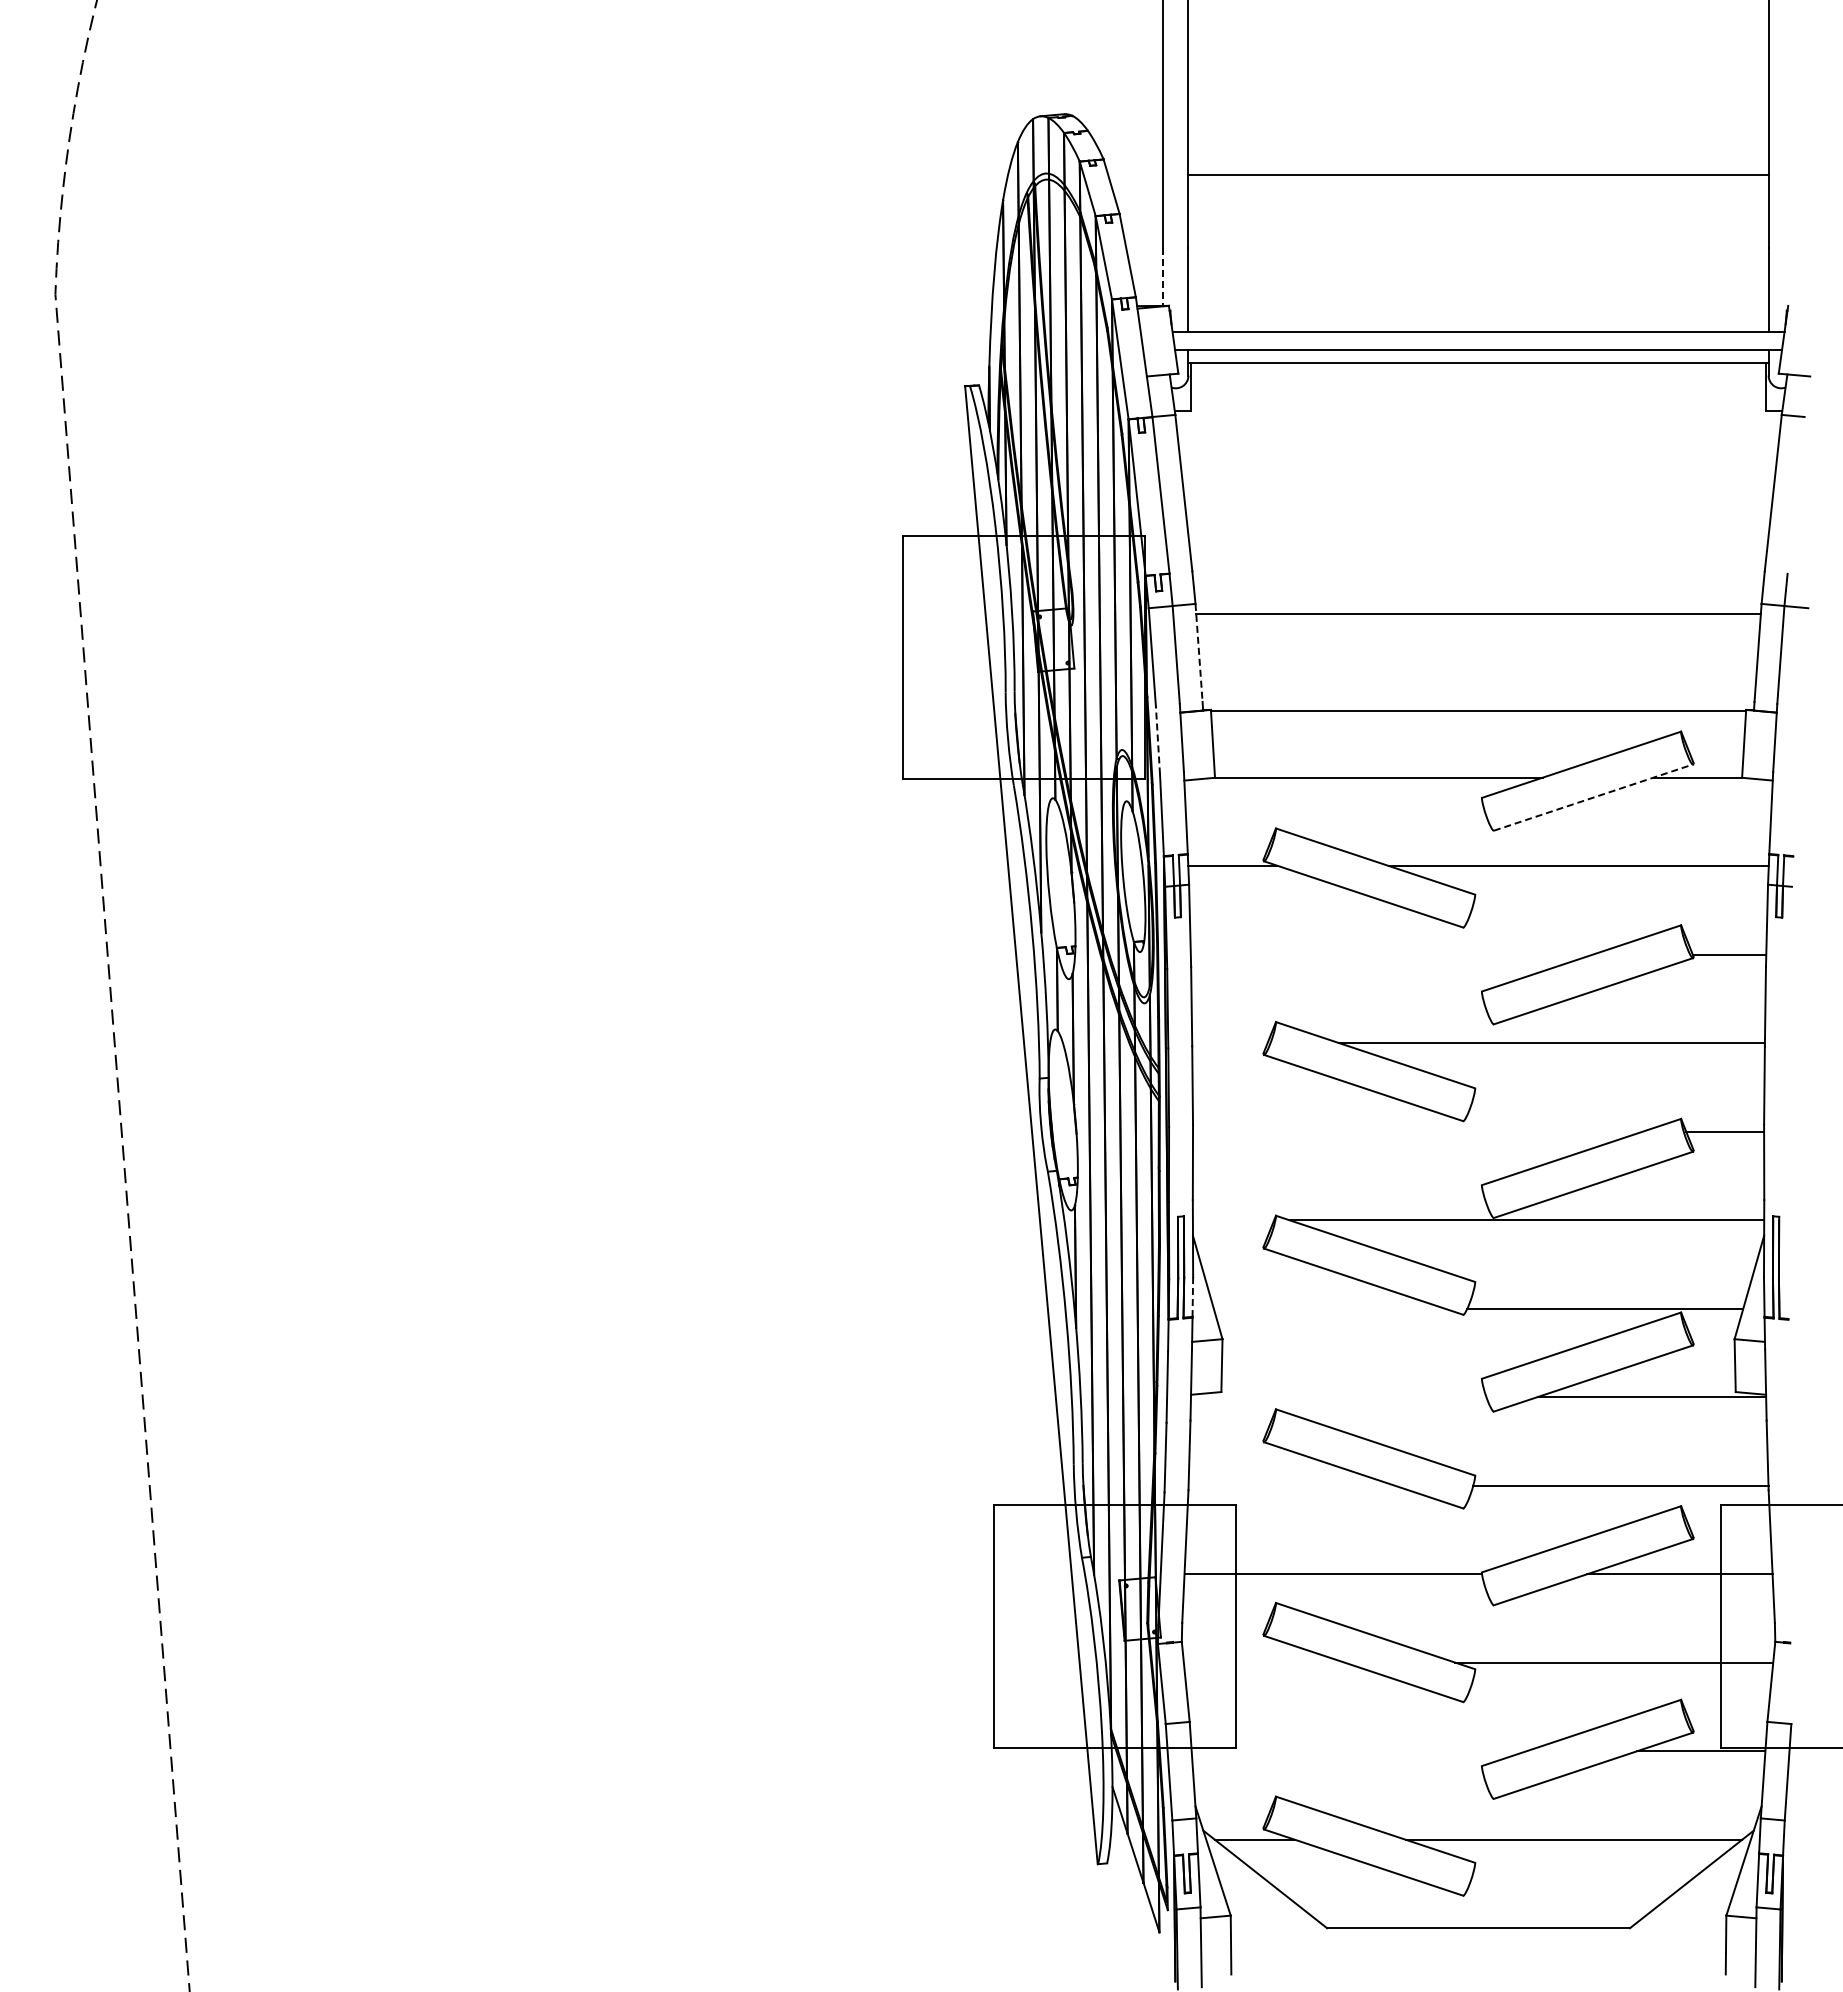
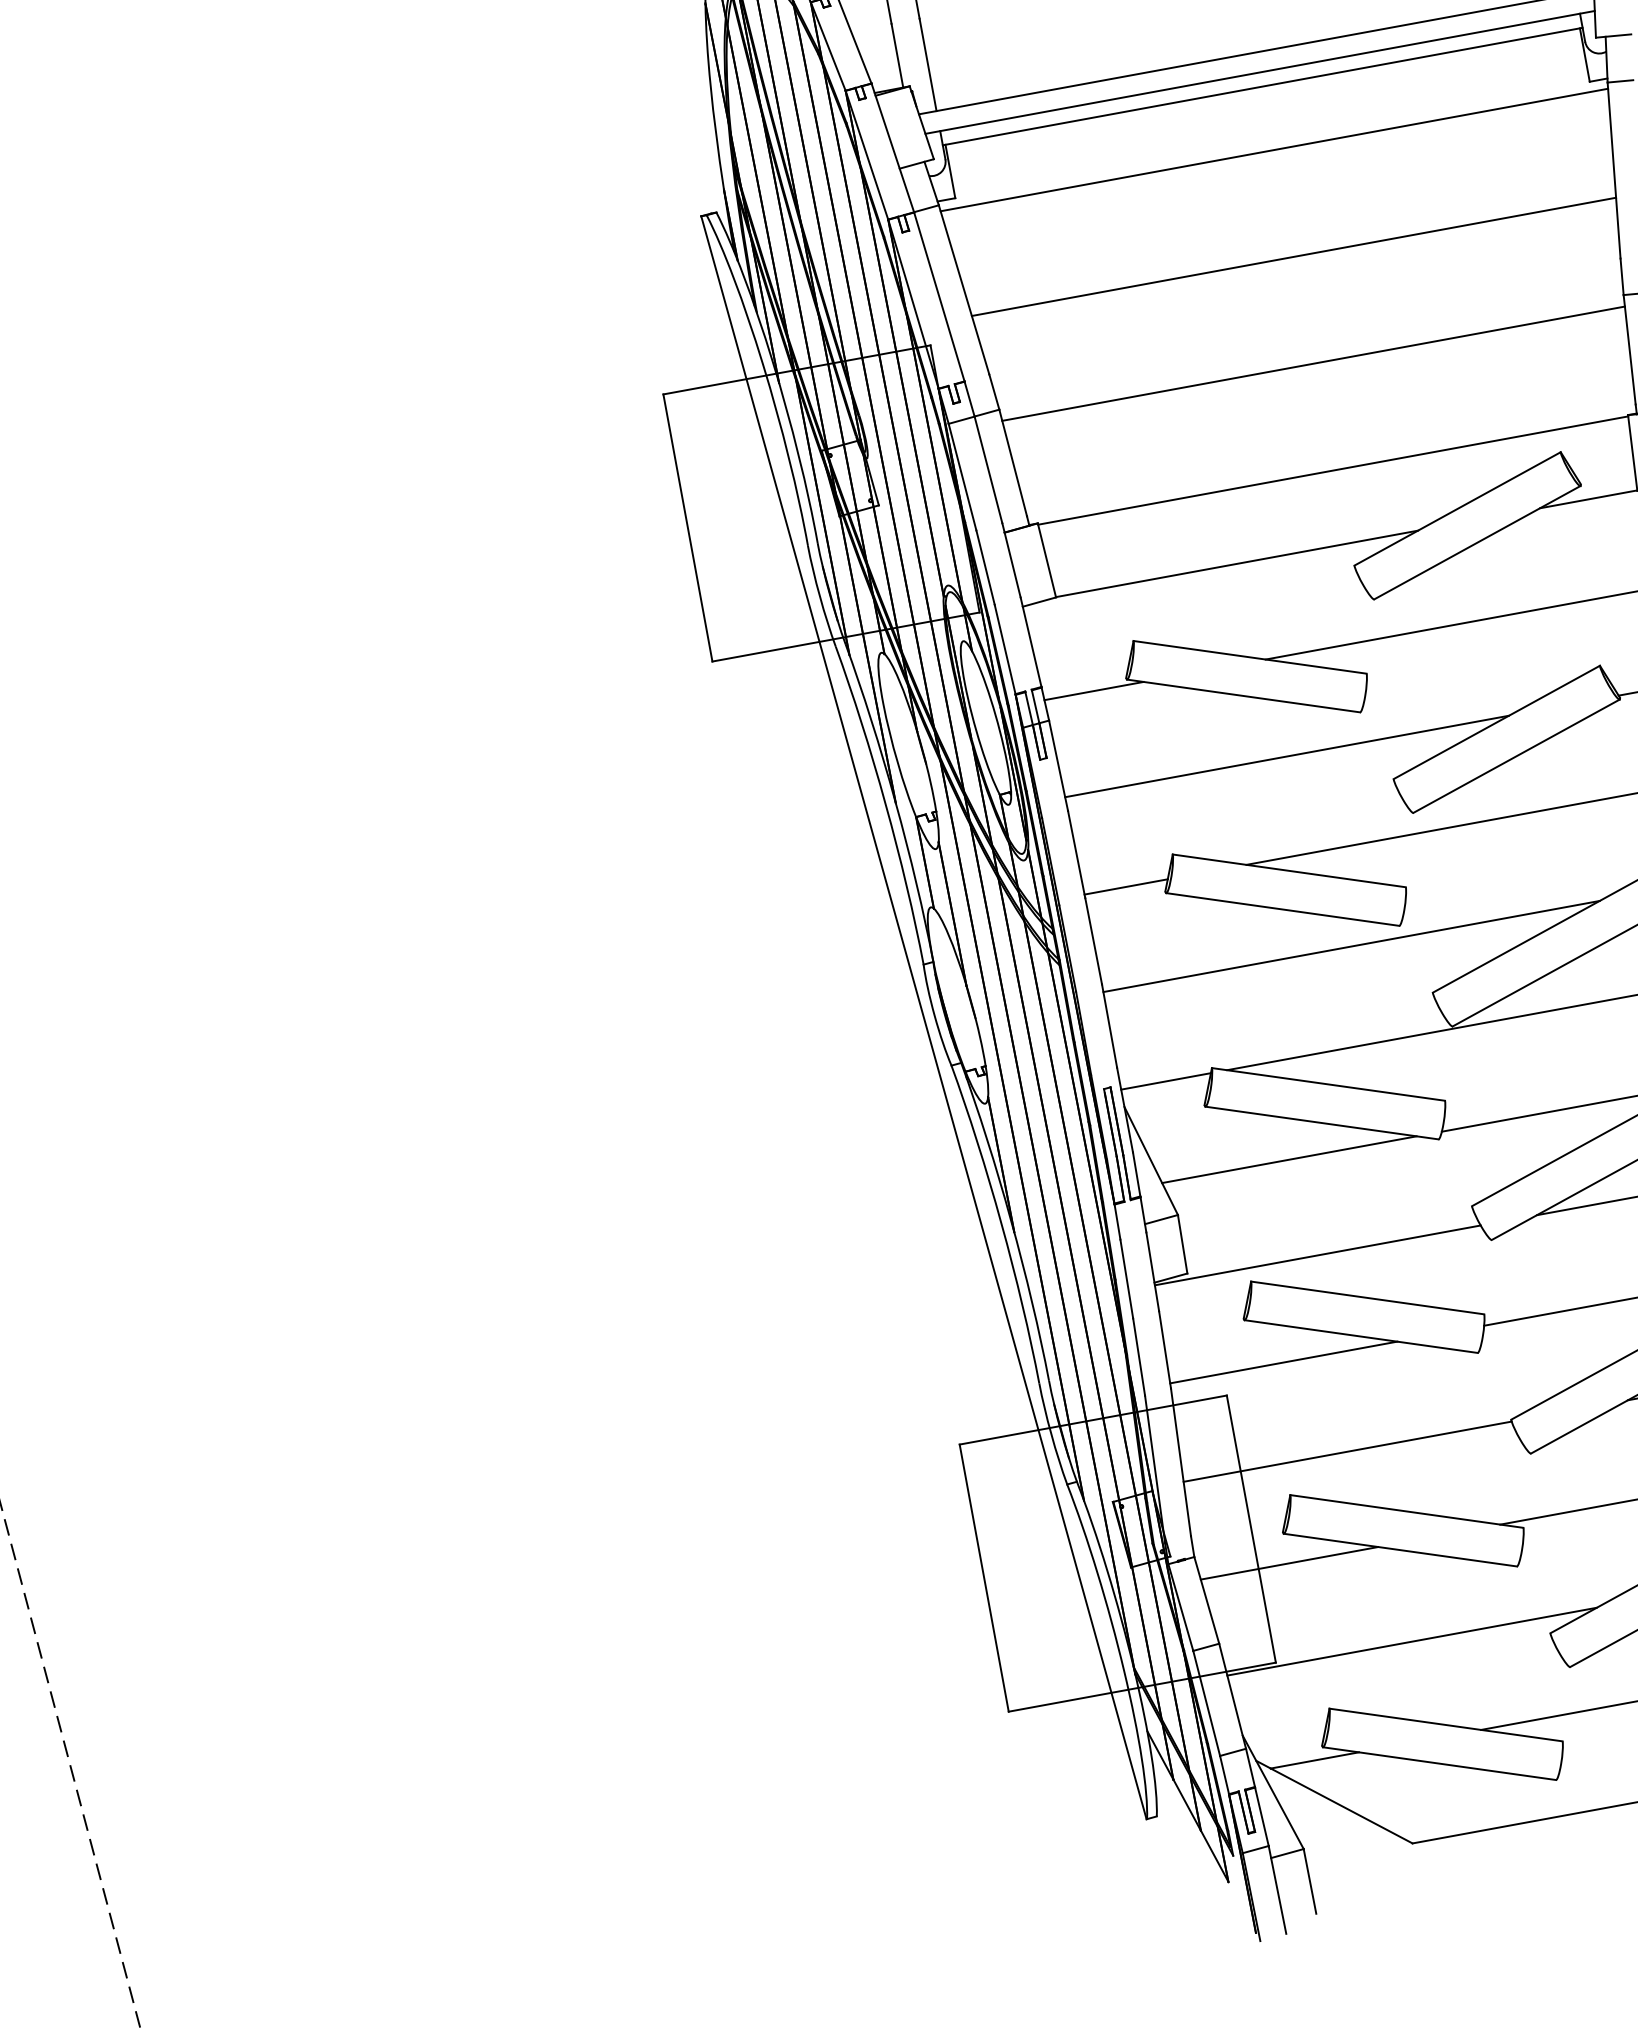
line: (1163, 277) -> (897, 56), dashed -> solid
line: (1478, 420) -> (1274, 150), added
line: (1478, 517) -> (1293, 257), added
line: (1199, 653) -> (1013, 463), dashed -> solid
line: (1157, 739) -> (984, 566), dashed -> solid
line: (1593, 797) -> (1477, 542), dashed -> solid
line: (1391, 954) -> (1286, 756), added
line: (1229, 1043) -> (1125, 887), added
line: (1418, 1131) -> (1352, 946), added
line: (1233, 1220) -> (1166, 1081), added
line: (1192, 1296) -> (1136, 1174), dashed -> solid
line: (1328, 1308) -> (1288, 1159), added
line: (1338, 1397) -> (1317, 1255), added
line: (1291, 1485) -> (1283, 1362), added
line: (1263, 1662) -> (1288, 1563), added
line: (1358, 1751) -> (1411, 1642), added

